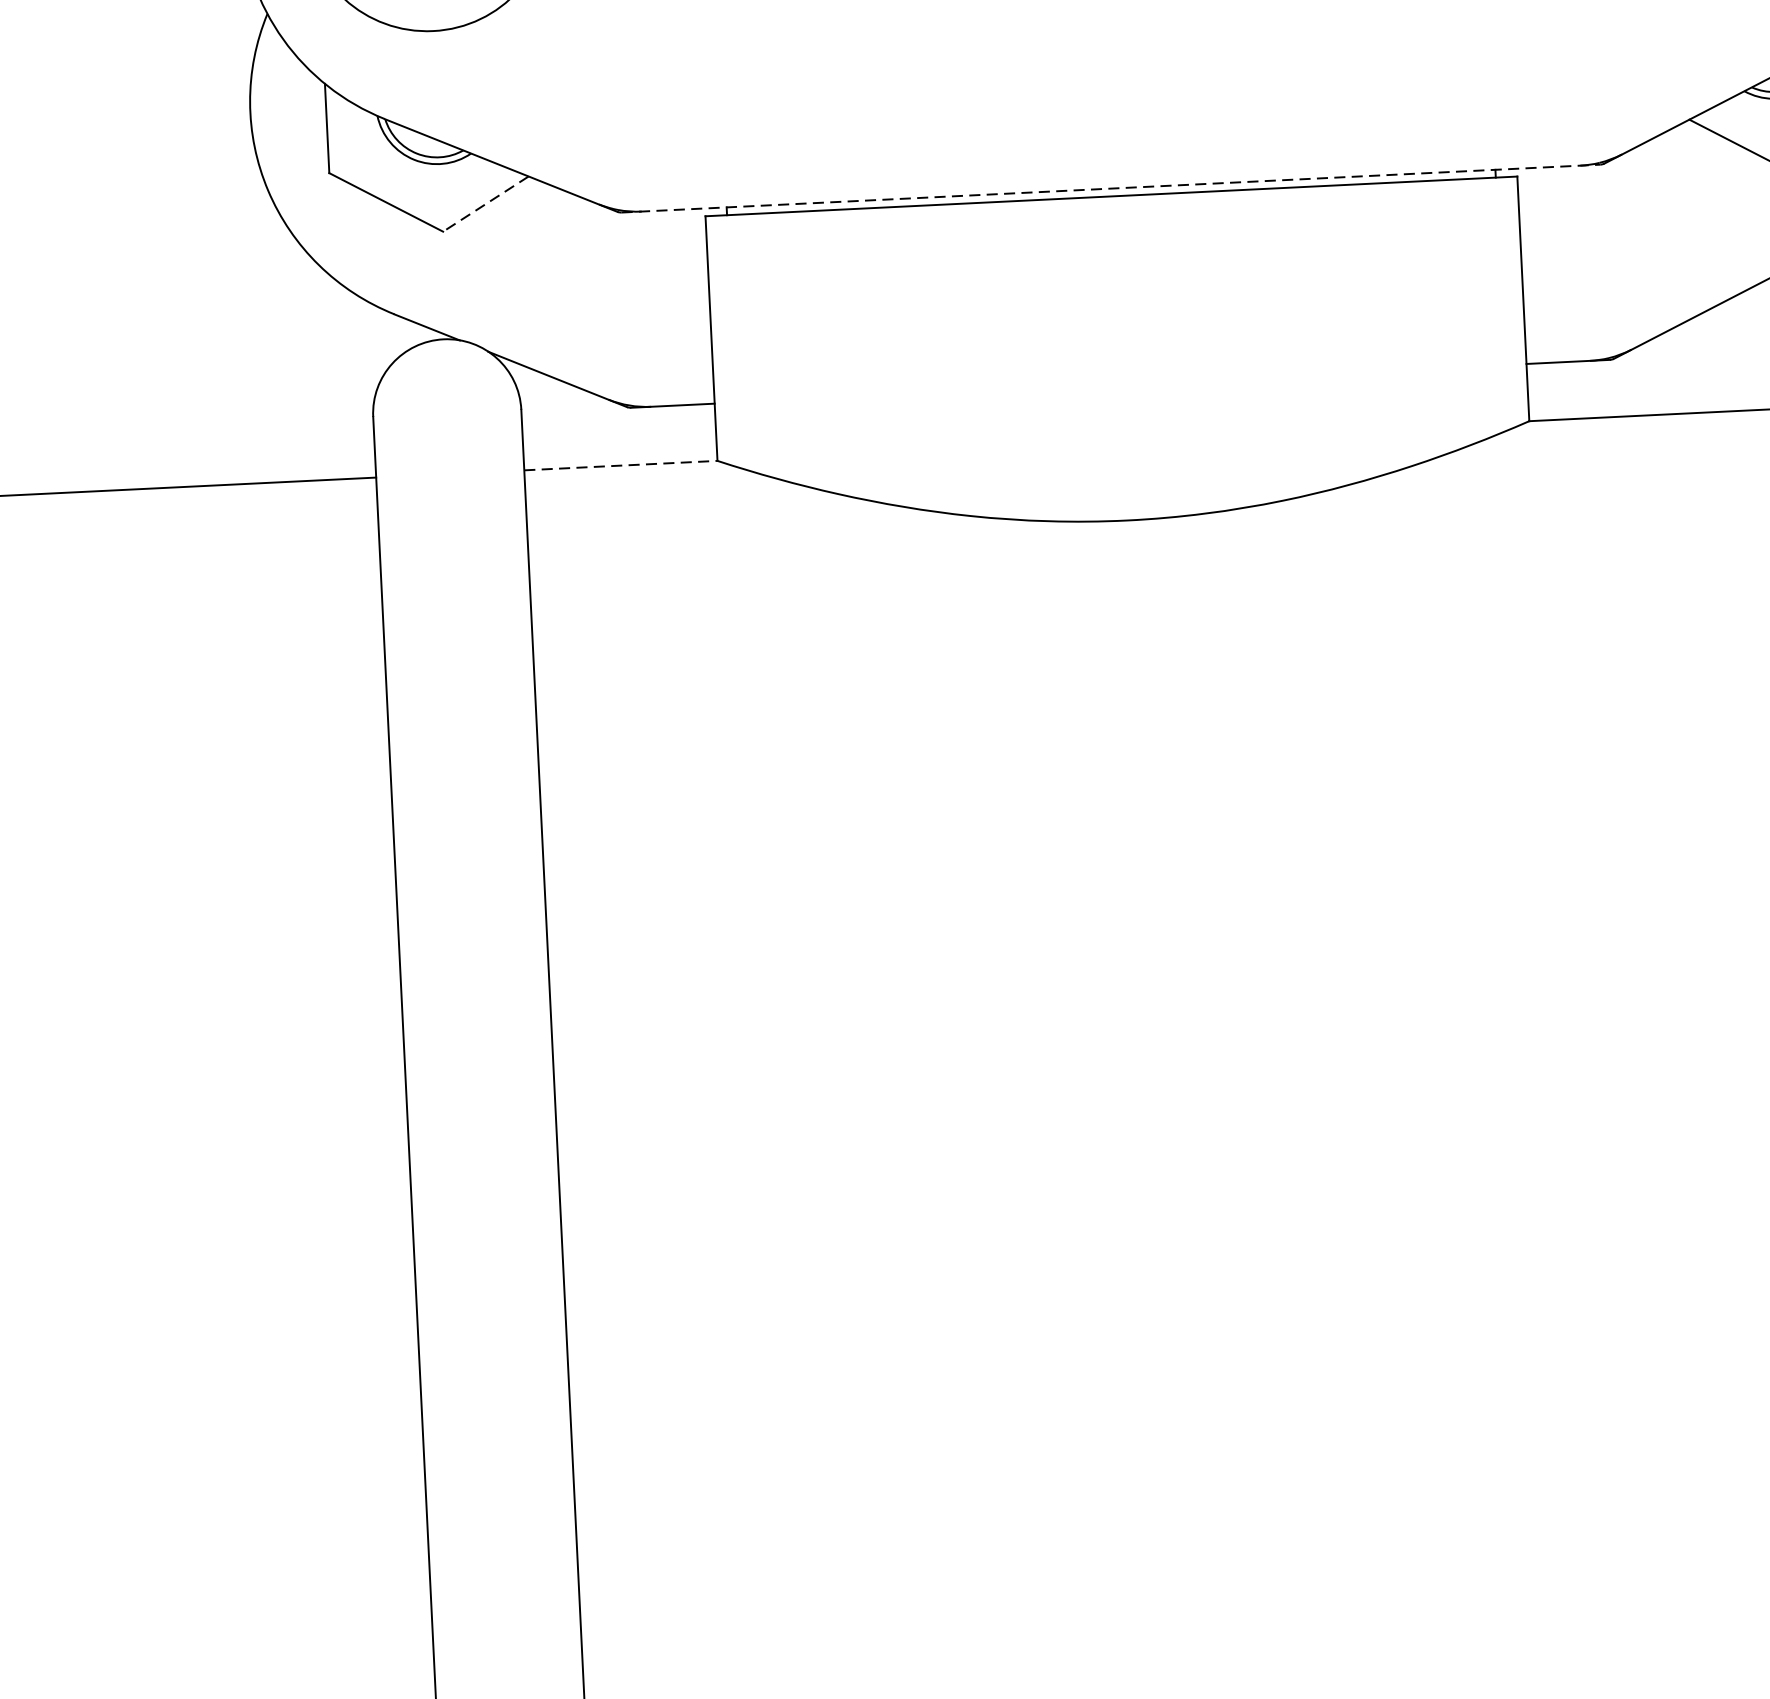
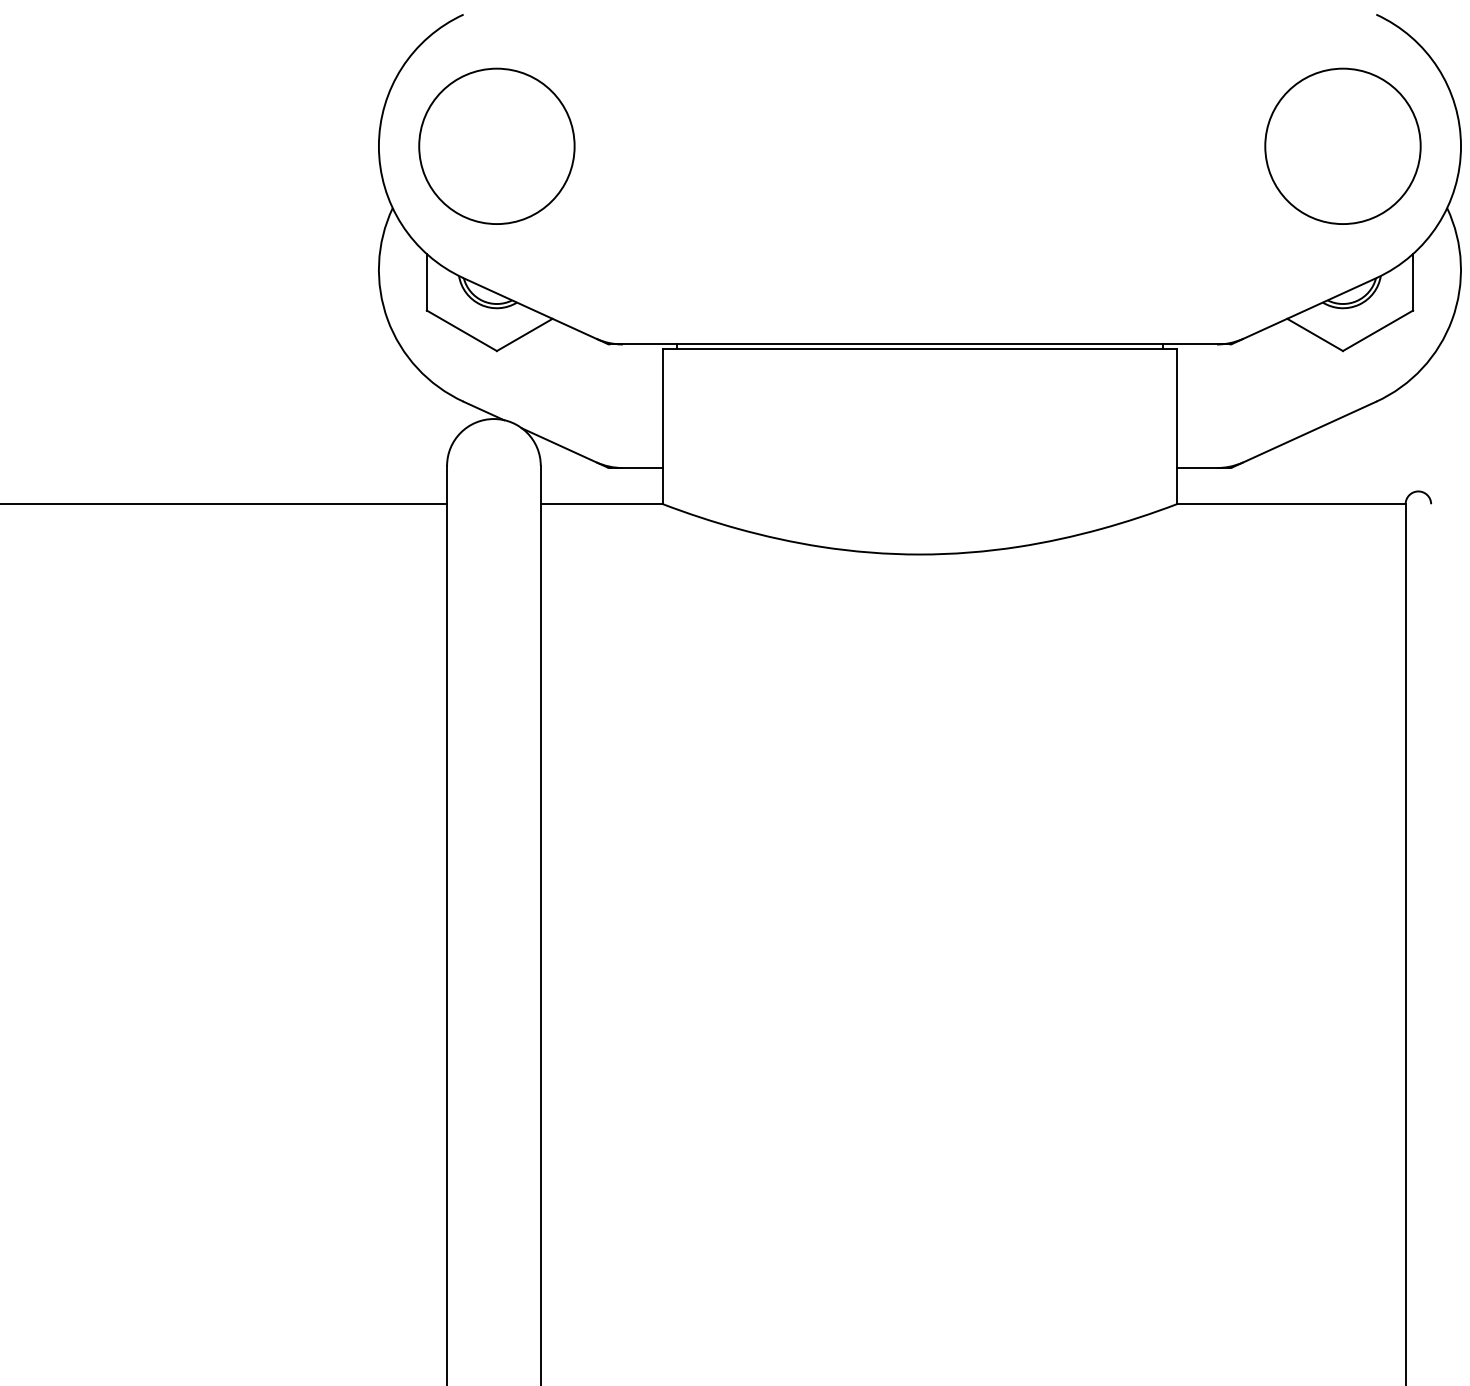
line: (1110, 188) -> (919, 344), dashed -> solid
line: (485, 204) -> (524, 335), dashed -> solid
line: (621, 465) -> (602, 504), dashed -> solid

